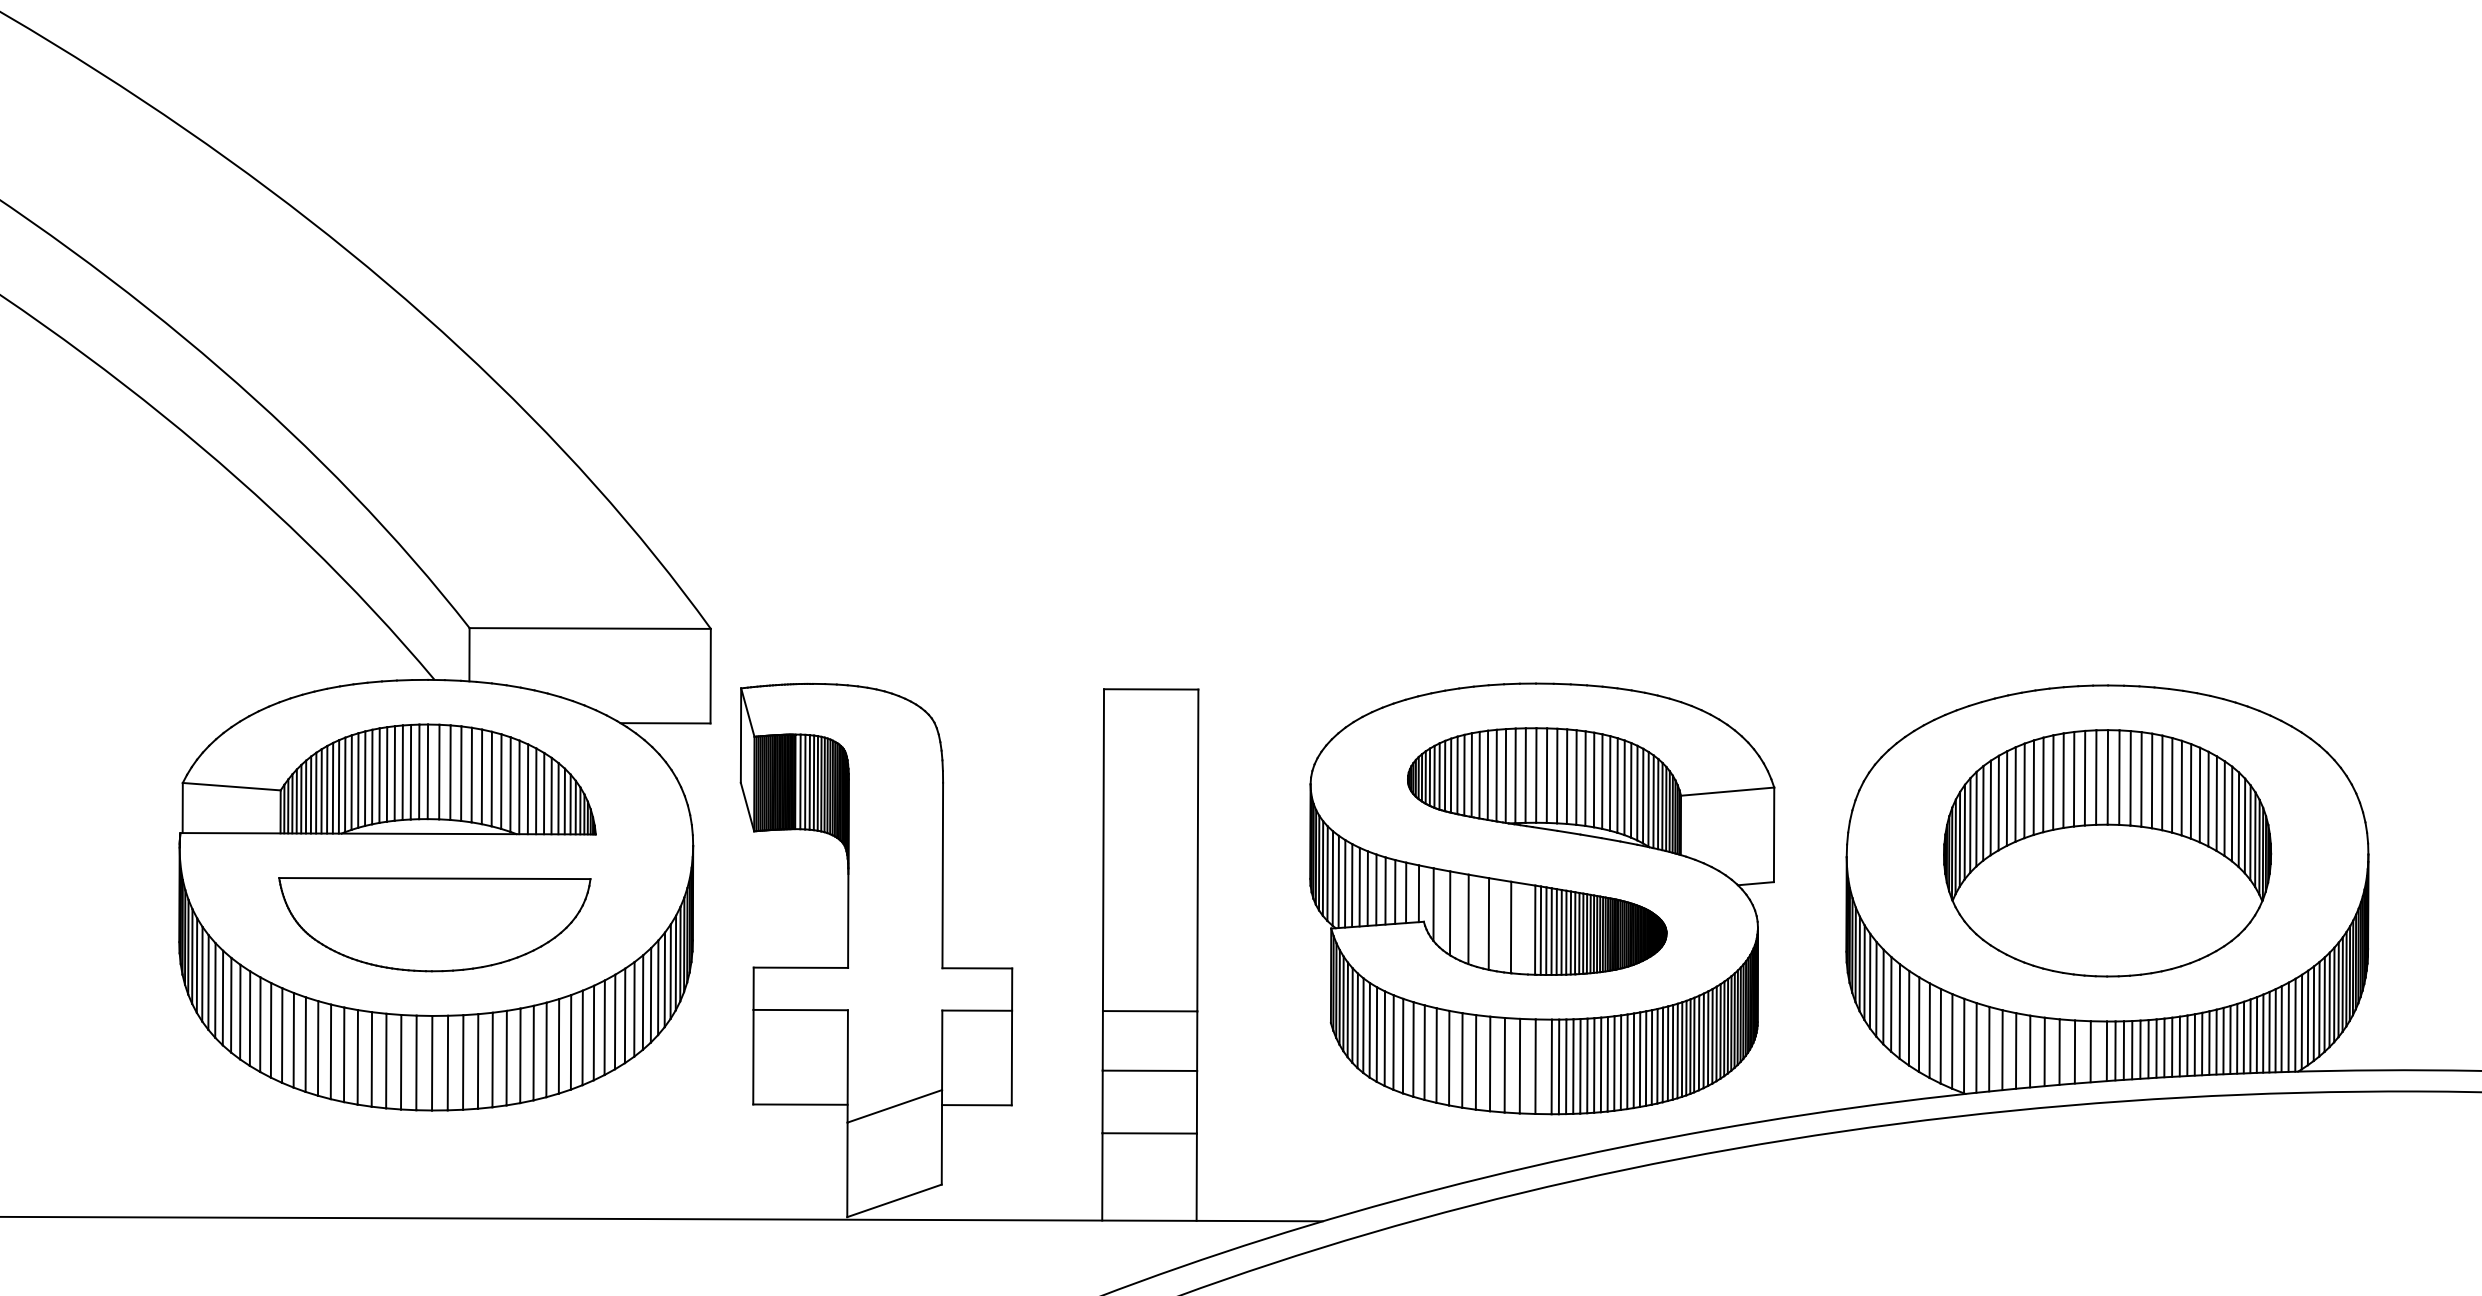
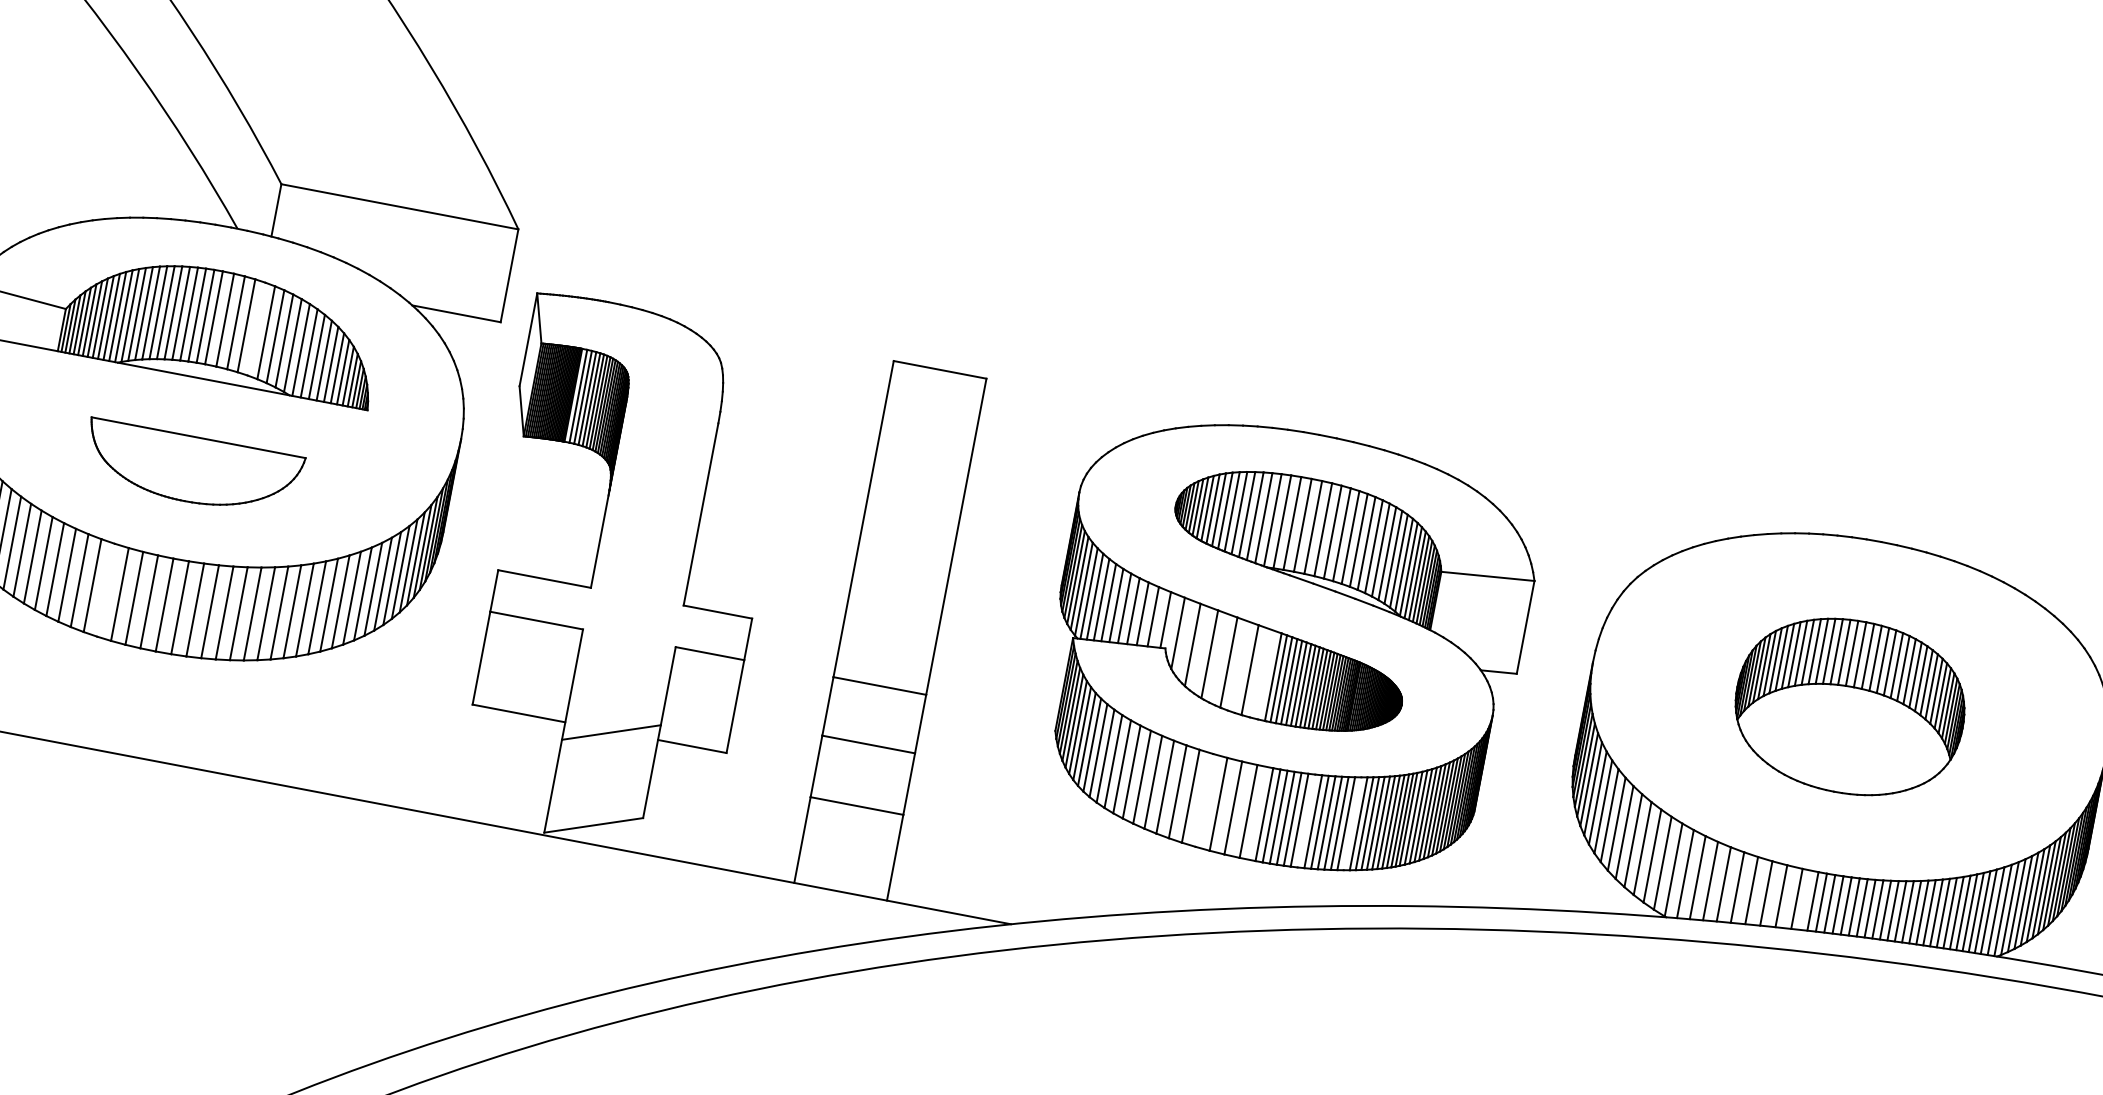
line: (471, 774) -> (256, 328), removed
part: (2107, 853) -> (1849, 707), size x0.7
part: (434, 924) -> (192, 469), size x0.7
line: (371, 1059) -> (105, 590), removed
line: (1639, 1059) -> (1352, 823), removed
line: (1490, 1063) -> (1204, 799), removed
line: (1594, 1065) -> (1306, 821), removed

